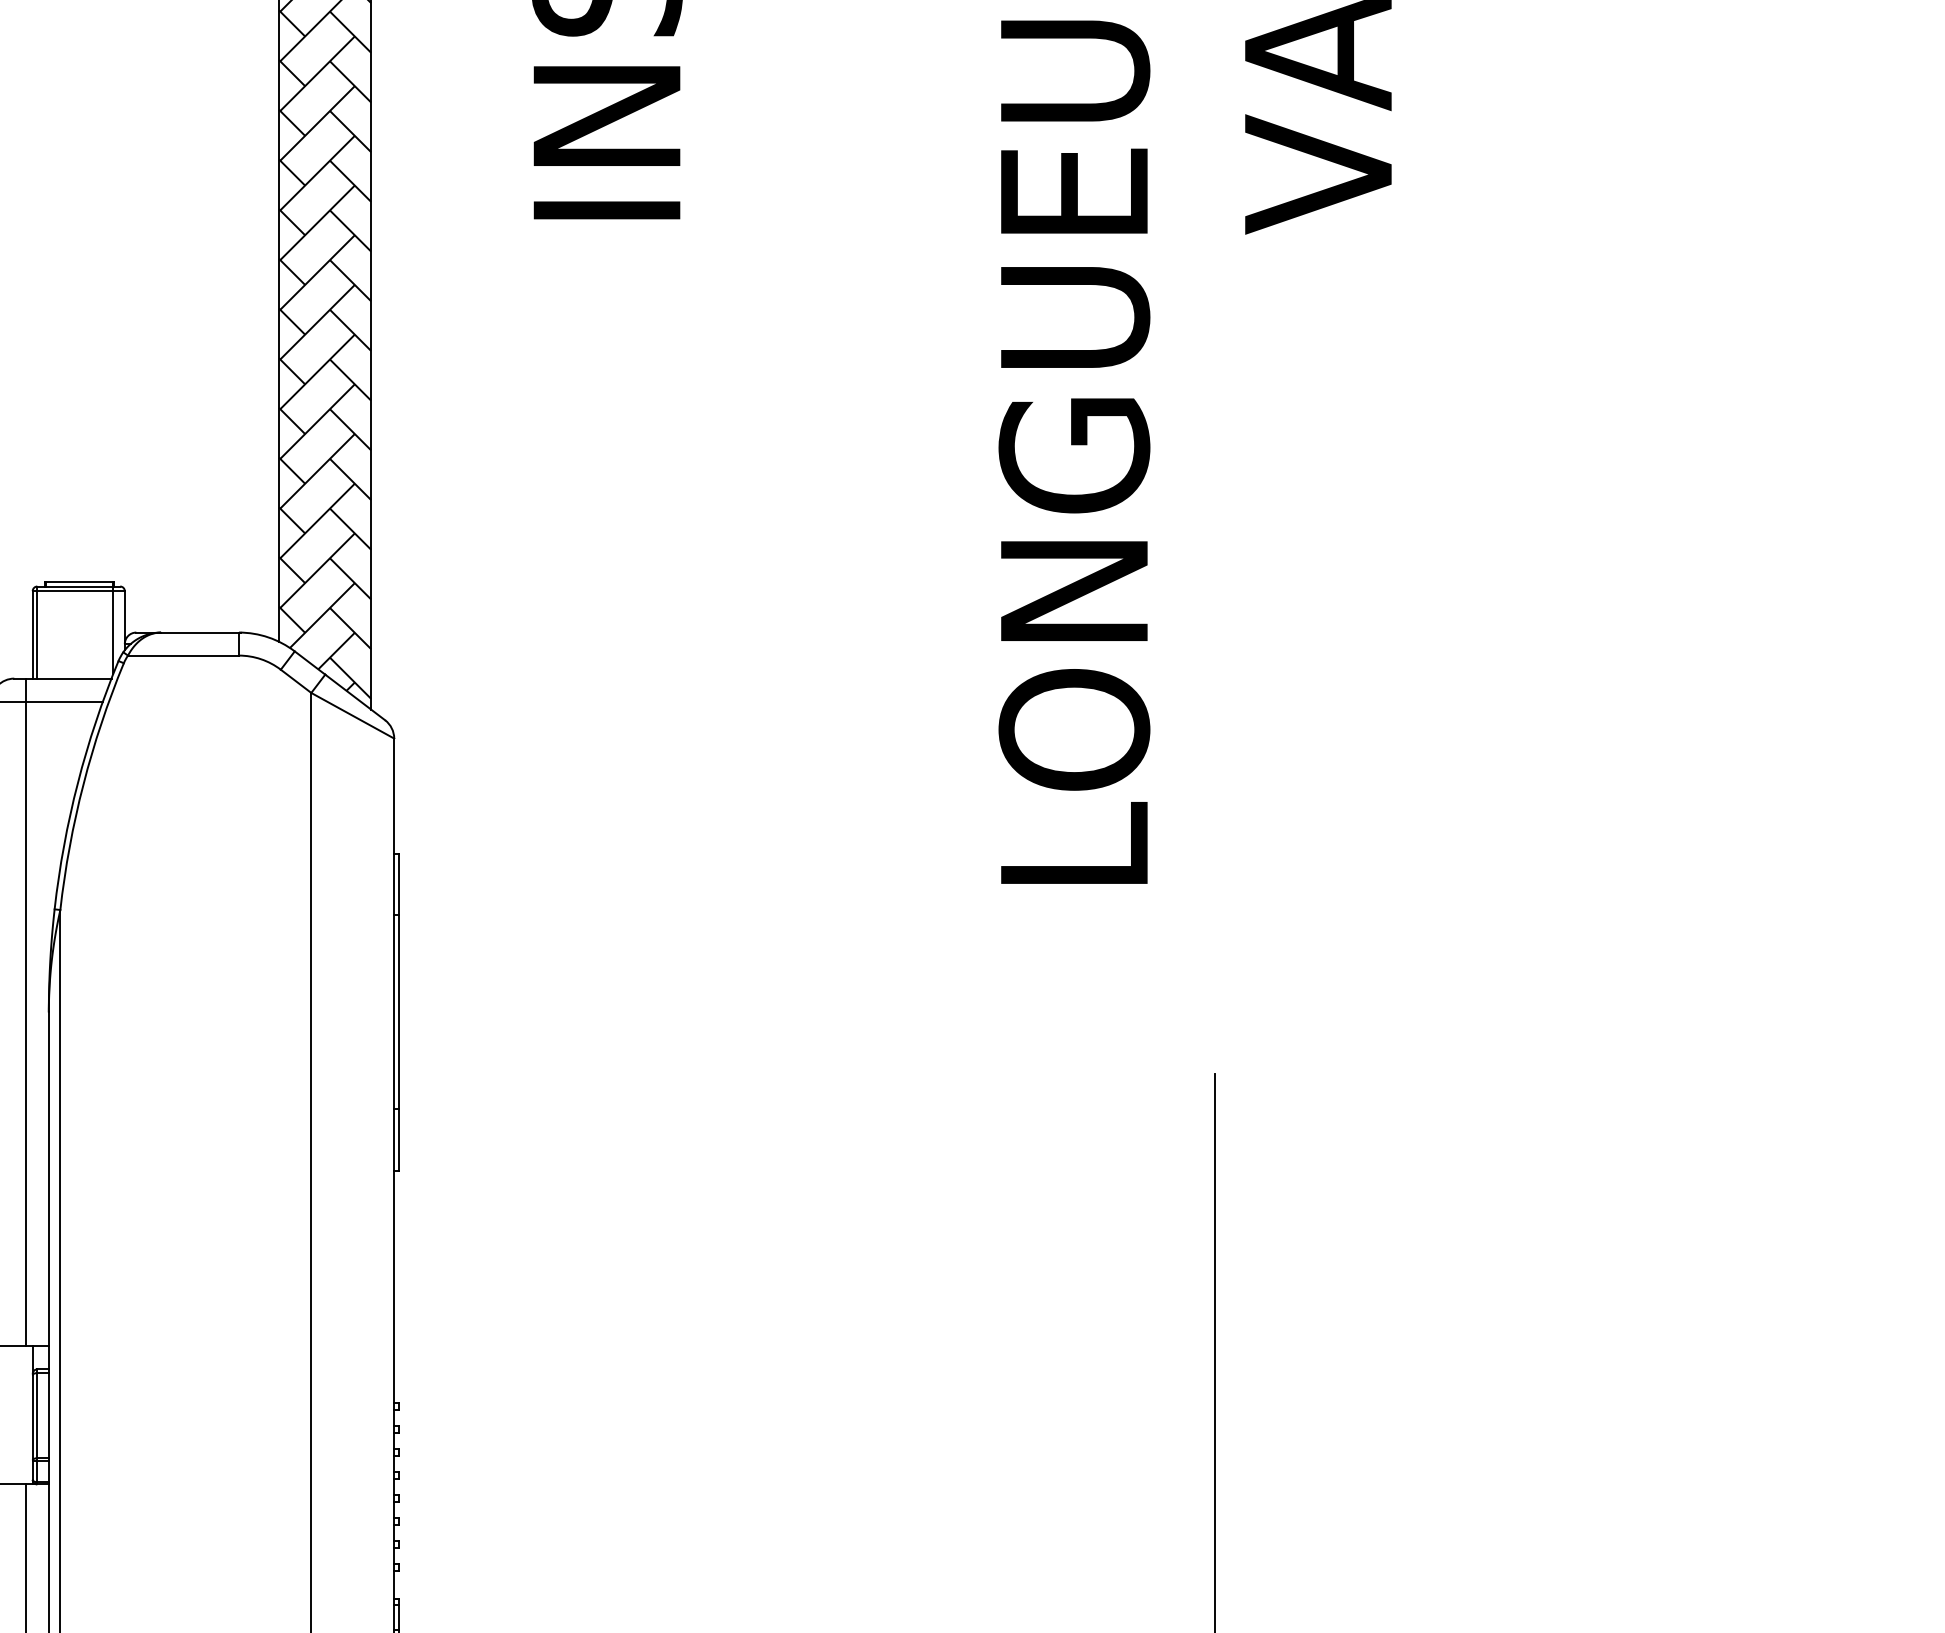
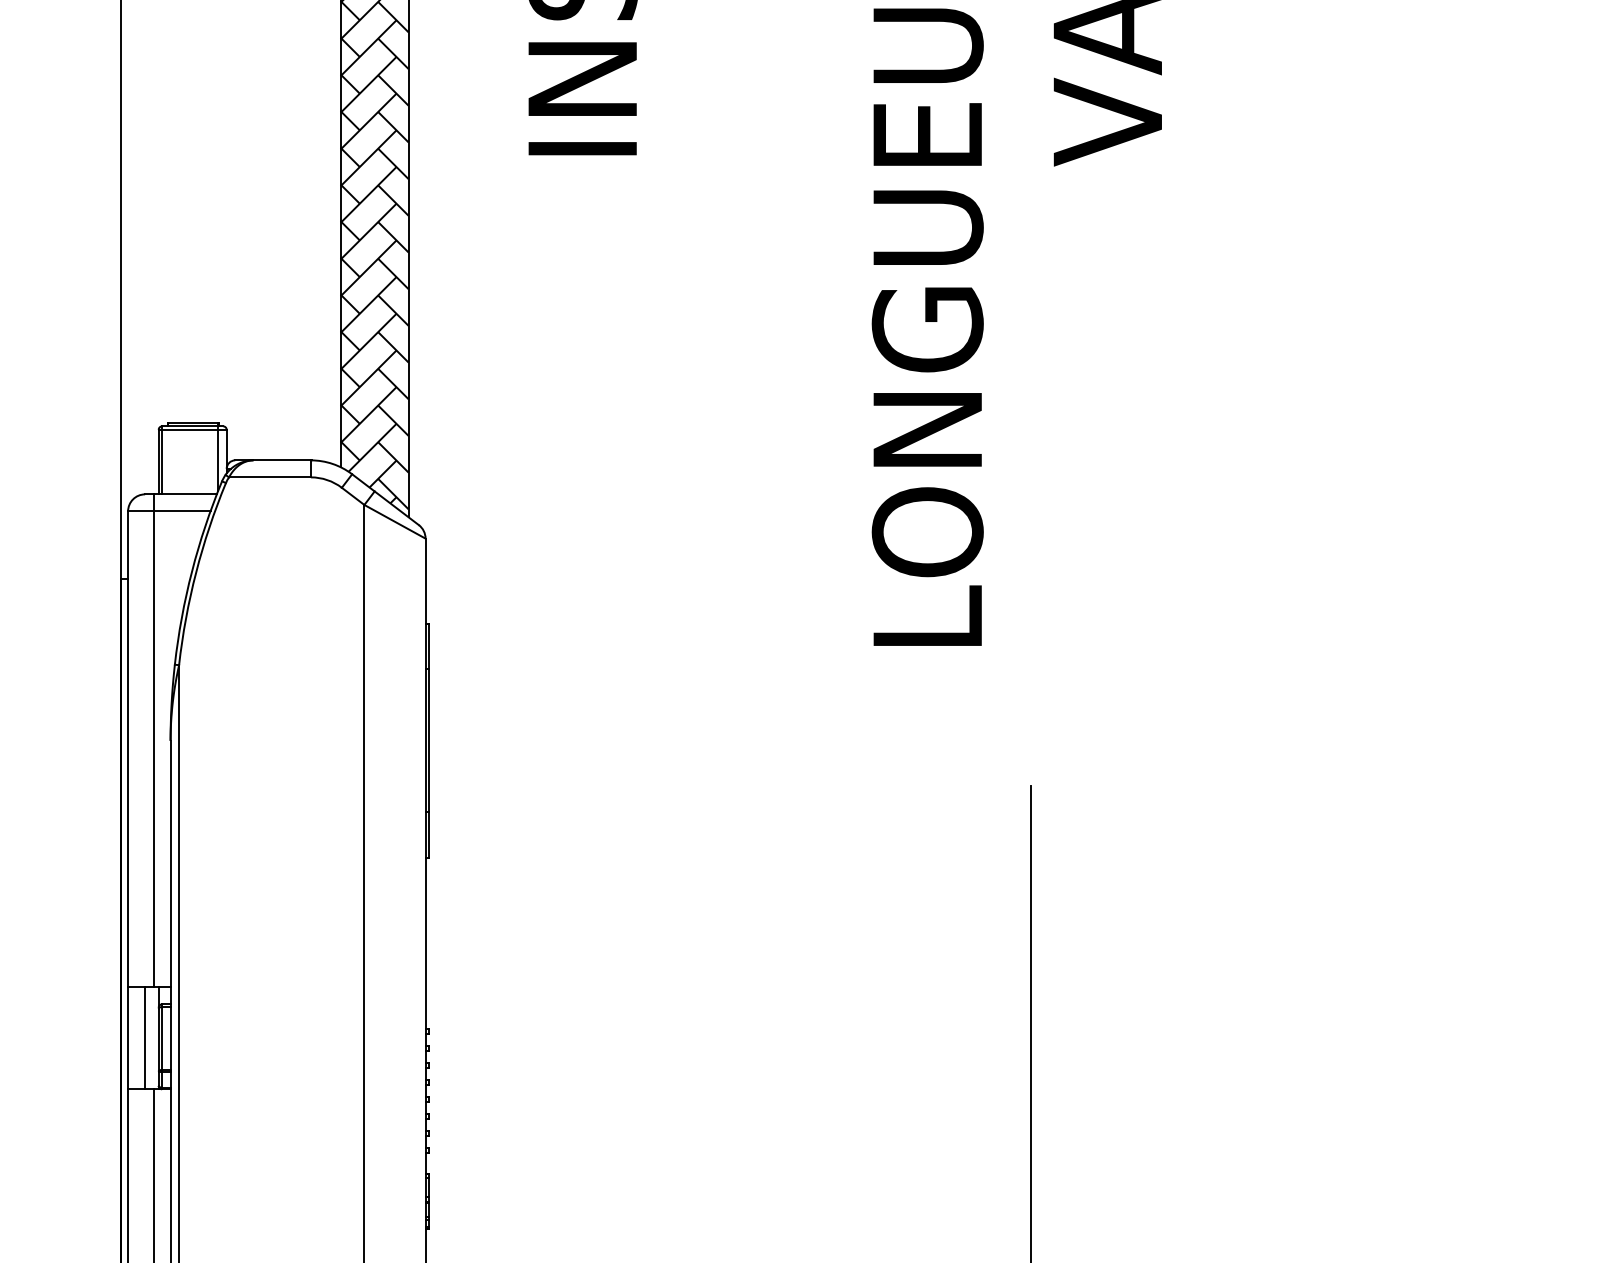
line: (14, 1415) -> (145, 1038), added

